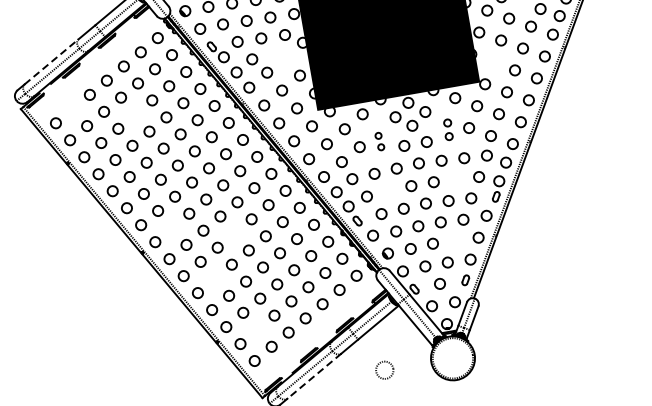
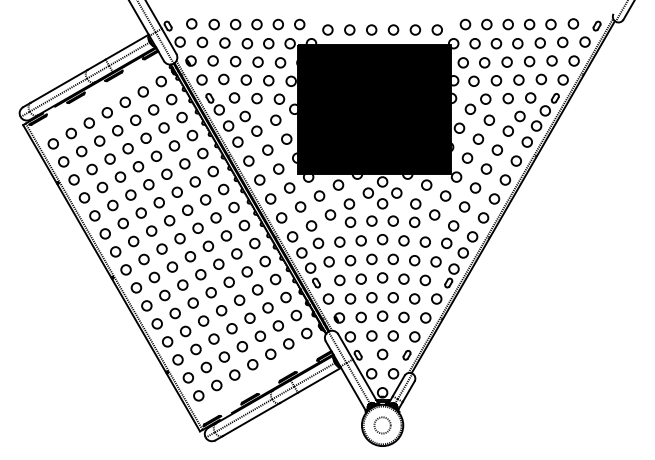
circle: (284, 56) -> (275, 119), added
line: (51, 61) -> (59, 86), dashed -> solid
circle: (493, 61) -> (467, 157), added
circle: (72, 109) -> (70, 133), added
circle: (134, 114) -> (127, 148), added
part: (448, 129) -> (415, 213), size x1.43
part: (379, 141) -> (349, 212), size x1.67
circle: (456, 179) -> (414, 260), added
circle: (389, 191) -> (350, 260), added
circle: (171, 228) -> (143, 259), added
circle: (234, 233) -> (200, 274), added
circle: (455, 241) -> (403, 317), added
circle: (214, 279) -> (174, 313), added
circle: (256, 330) -> (205, 367), added
circle: (384, 370) -> (382, 425), moved
line: (314, 376) -> (251, 419), dashed -> solid

